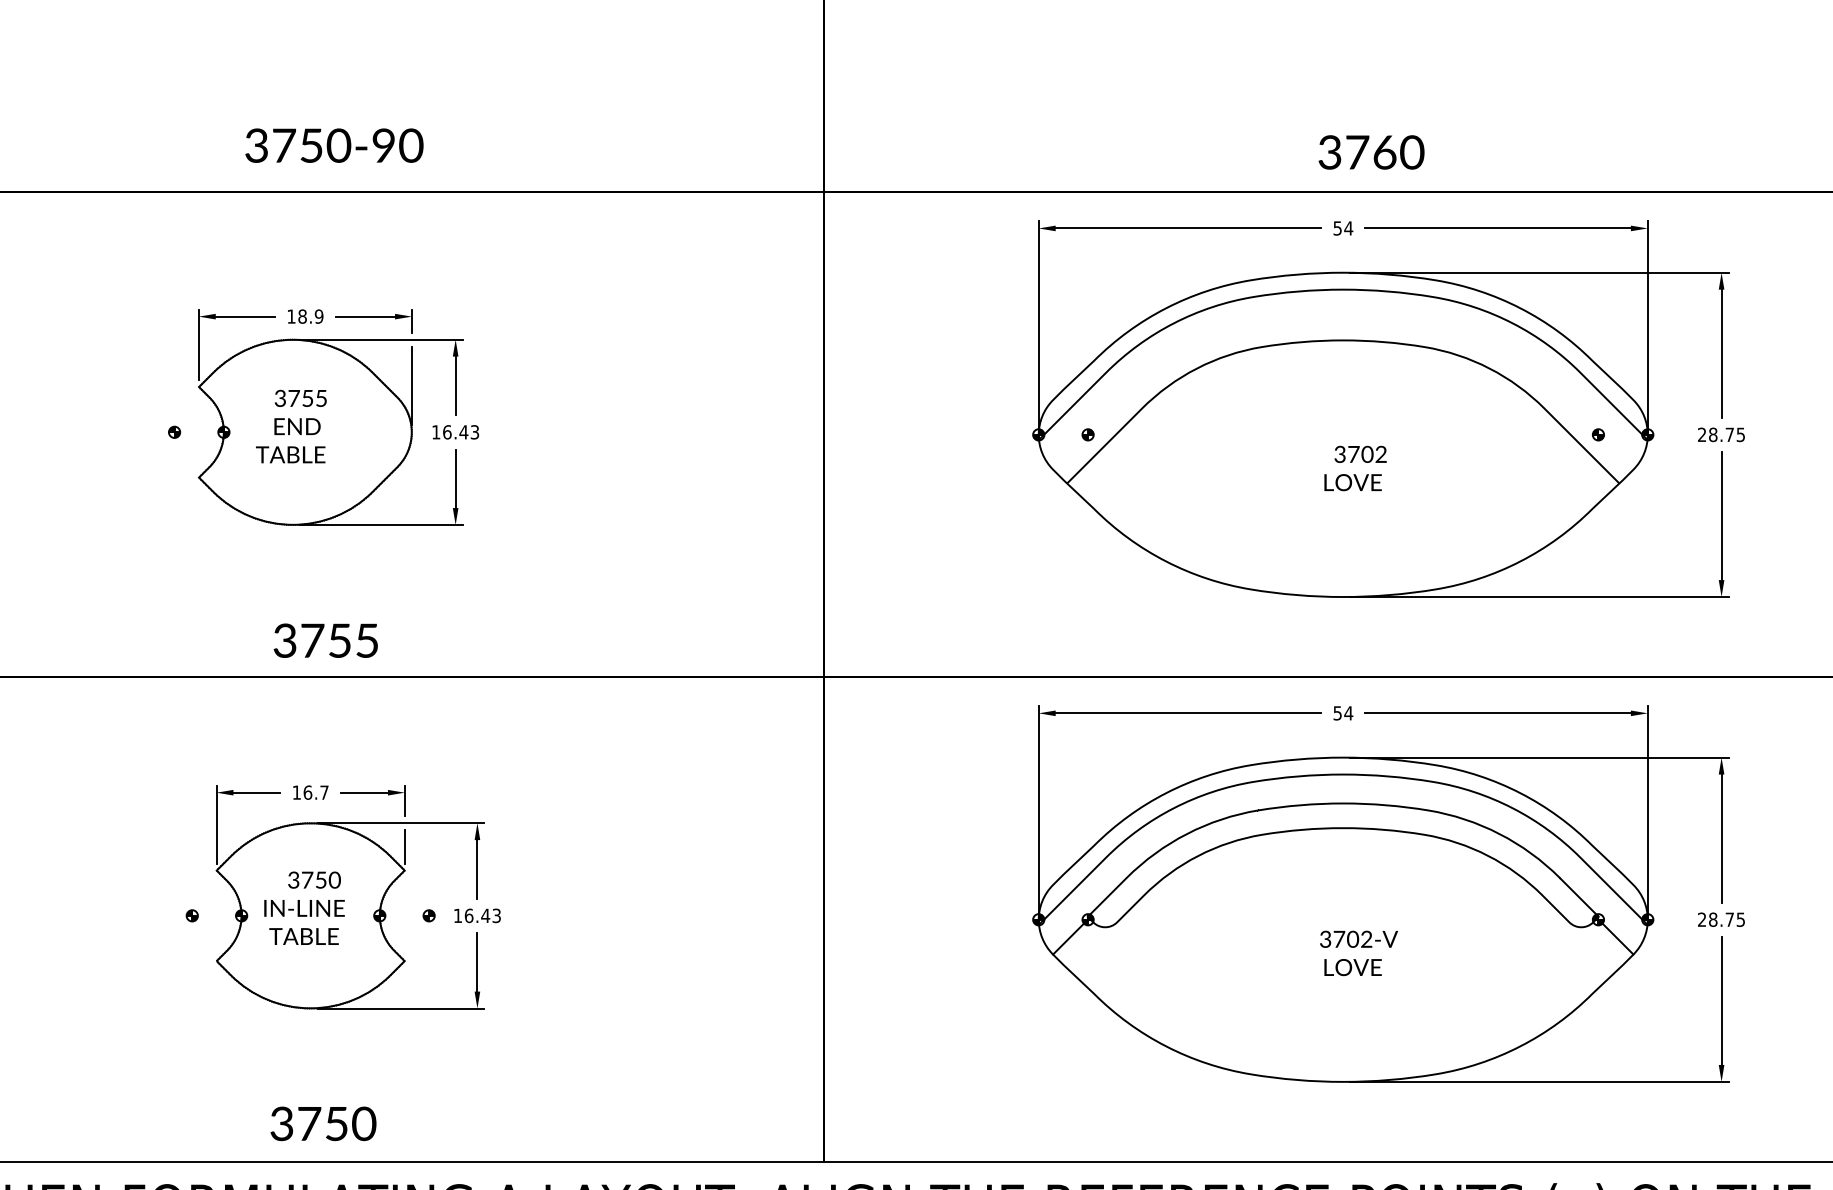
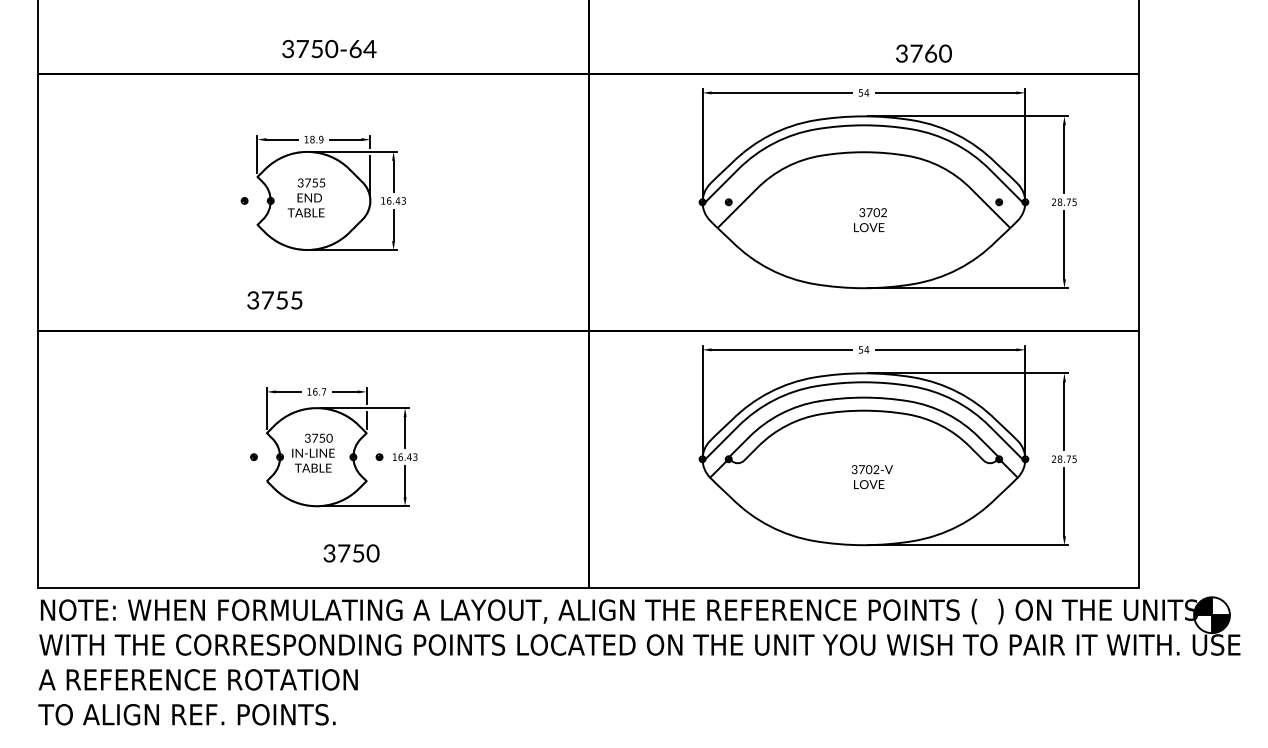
text: (397, 146) -> (362, 49), 3750-90 -> 3750-64
text: (1370, 152) -> (923, 53), moved
text: (325, 640) -> (274, 300), moved
text: (323, 1124) -> (351, 553), moved

